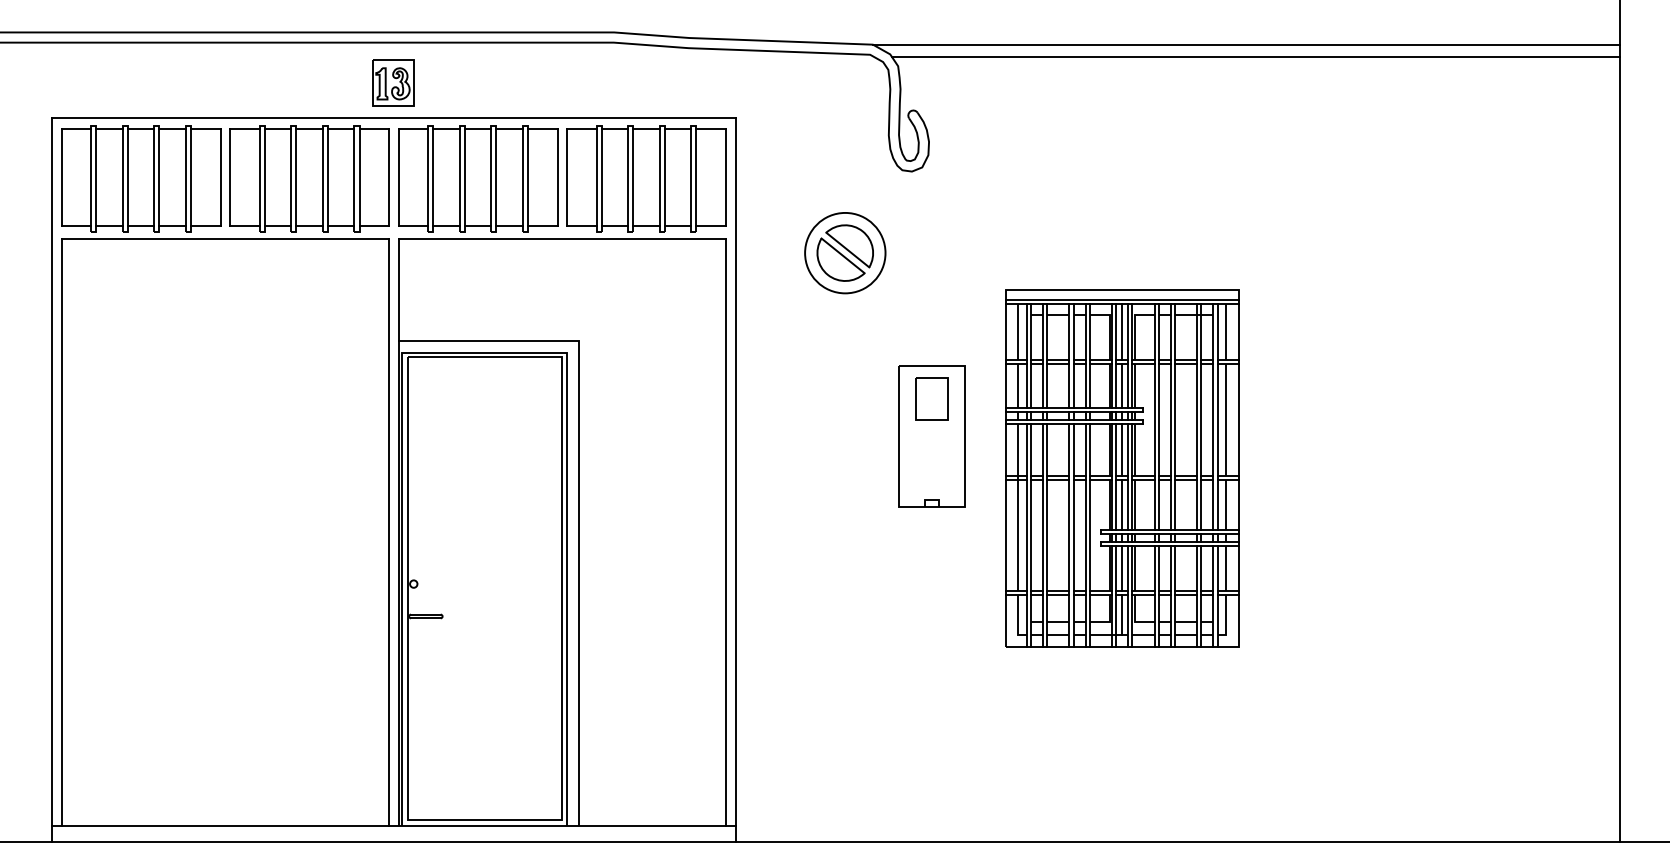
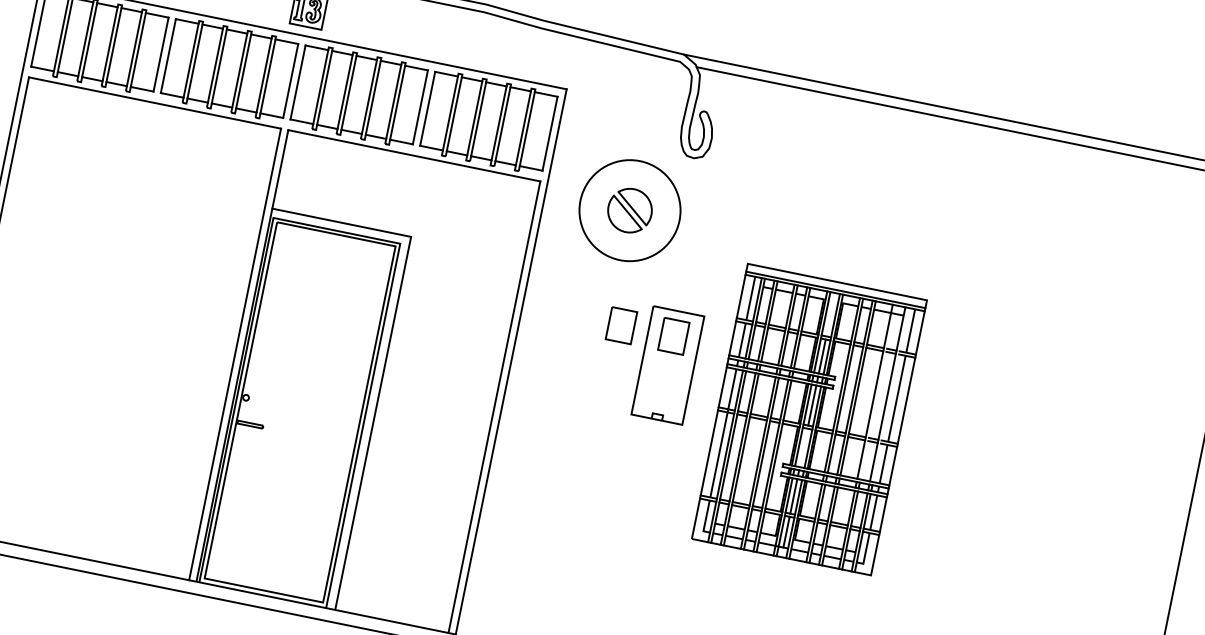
circle: (845, 252) -> (630, 210), size x1.6
line: (1122, 331) -> (831, 314), removed
part: (863, 398) -> (621, 325), added
line: (1201, 416) -> (878, 392), removed
line: (1217, 416) -> (890, 394), removed
line: (1122, 505) -> (803, 448), removed

